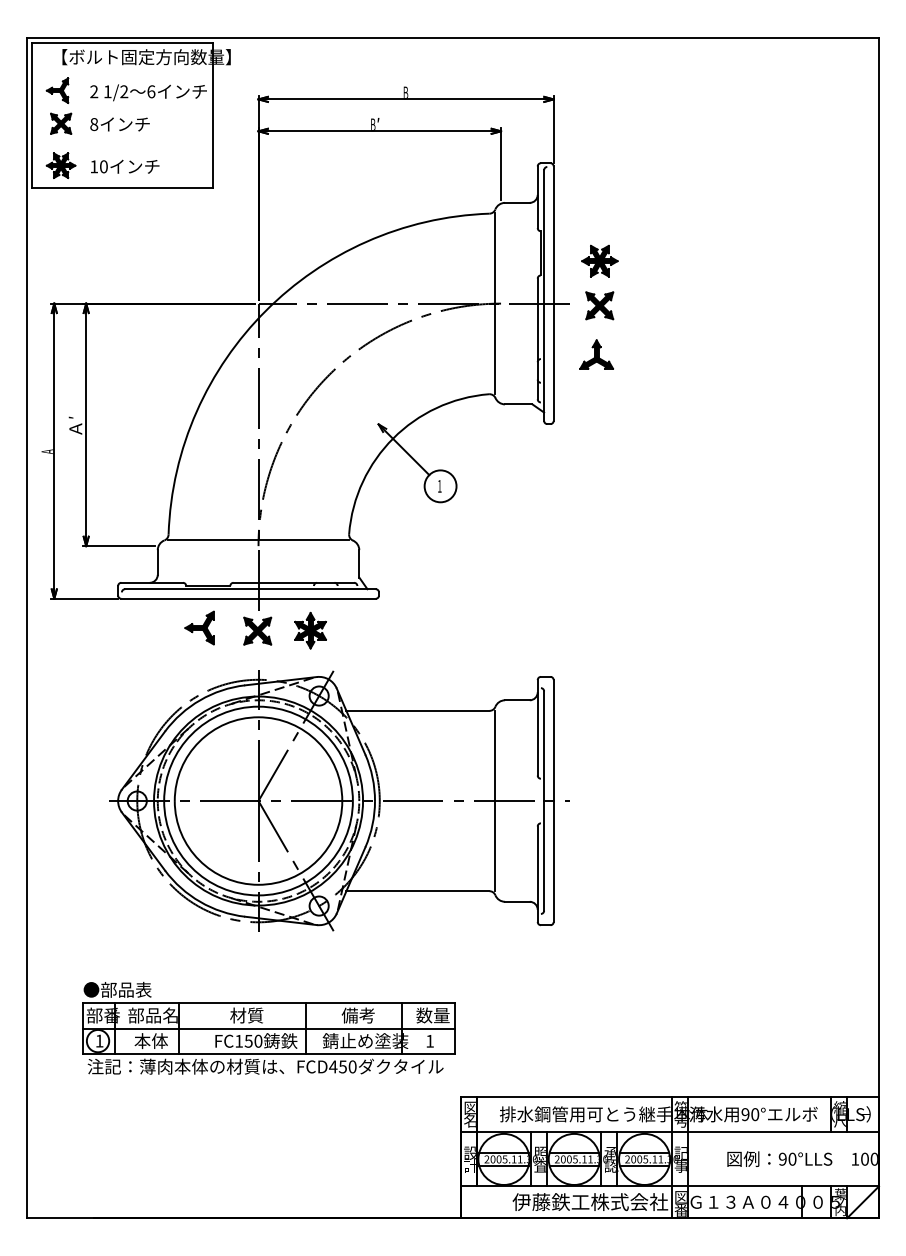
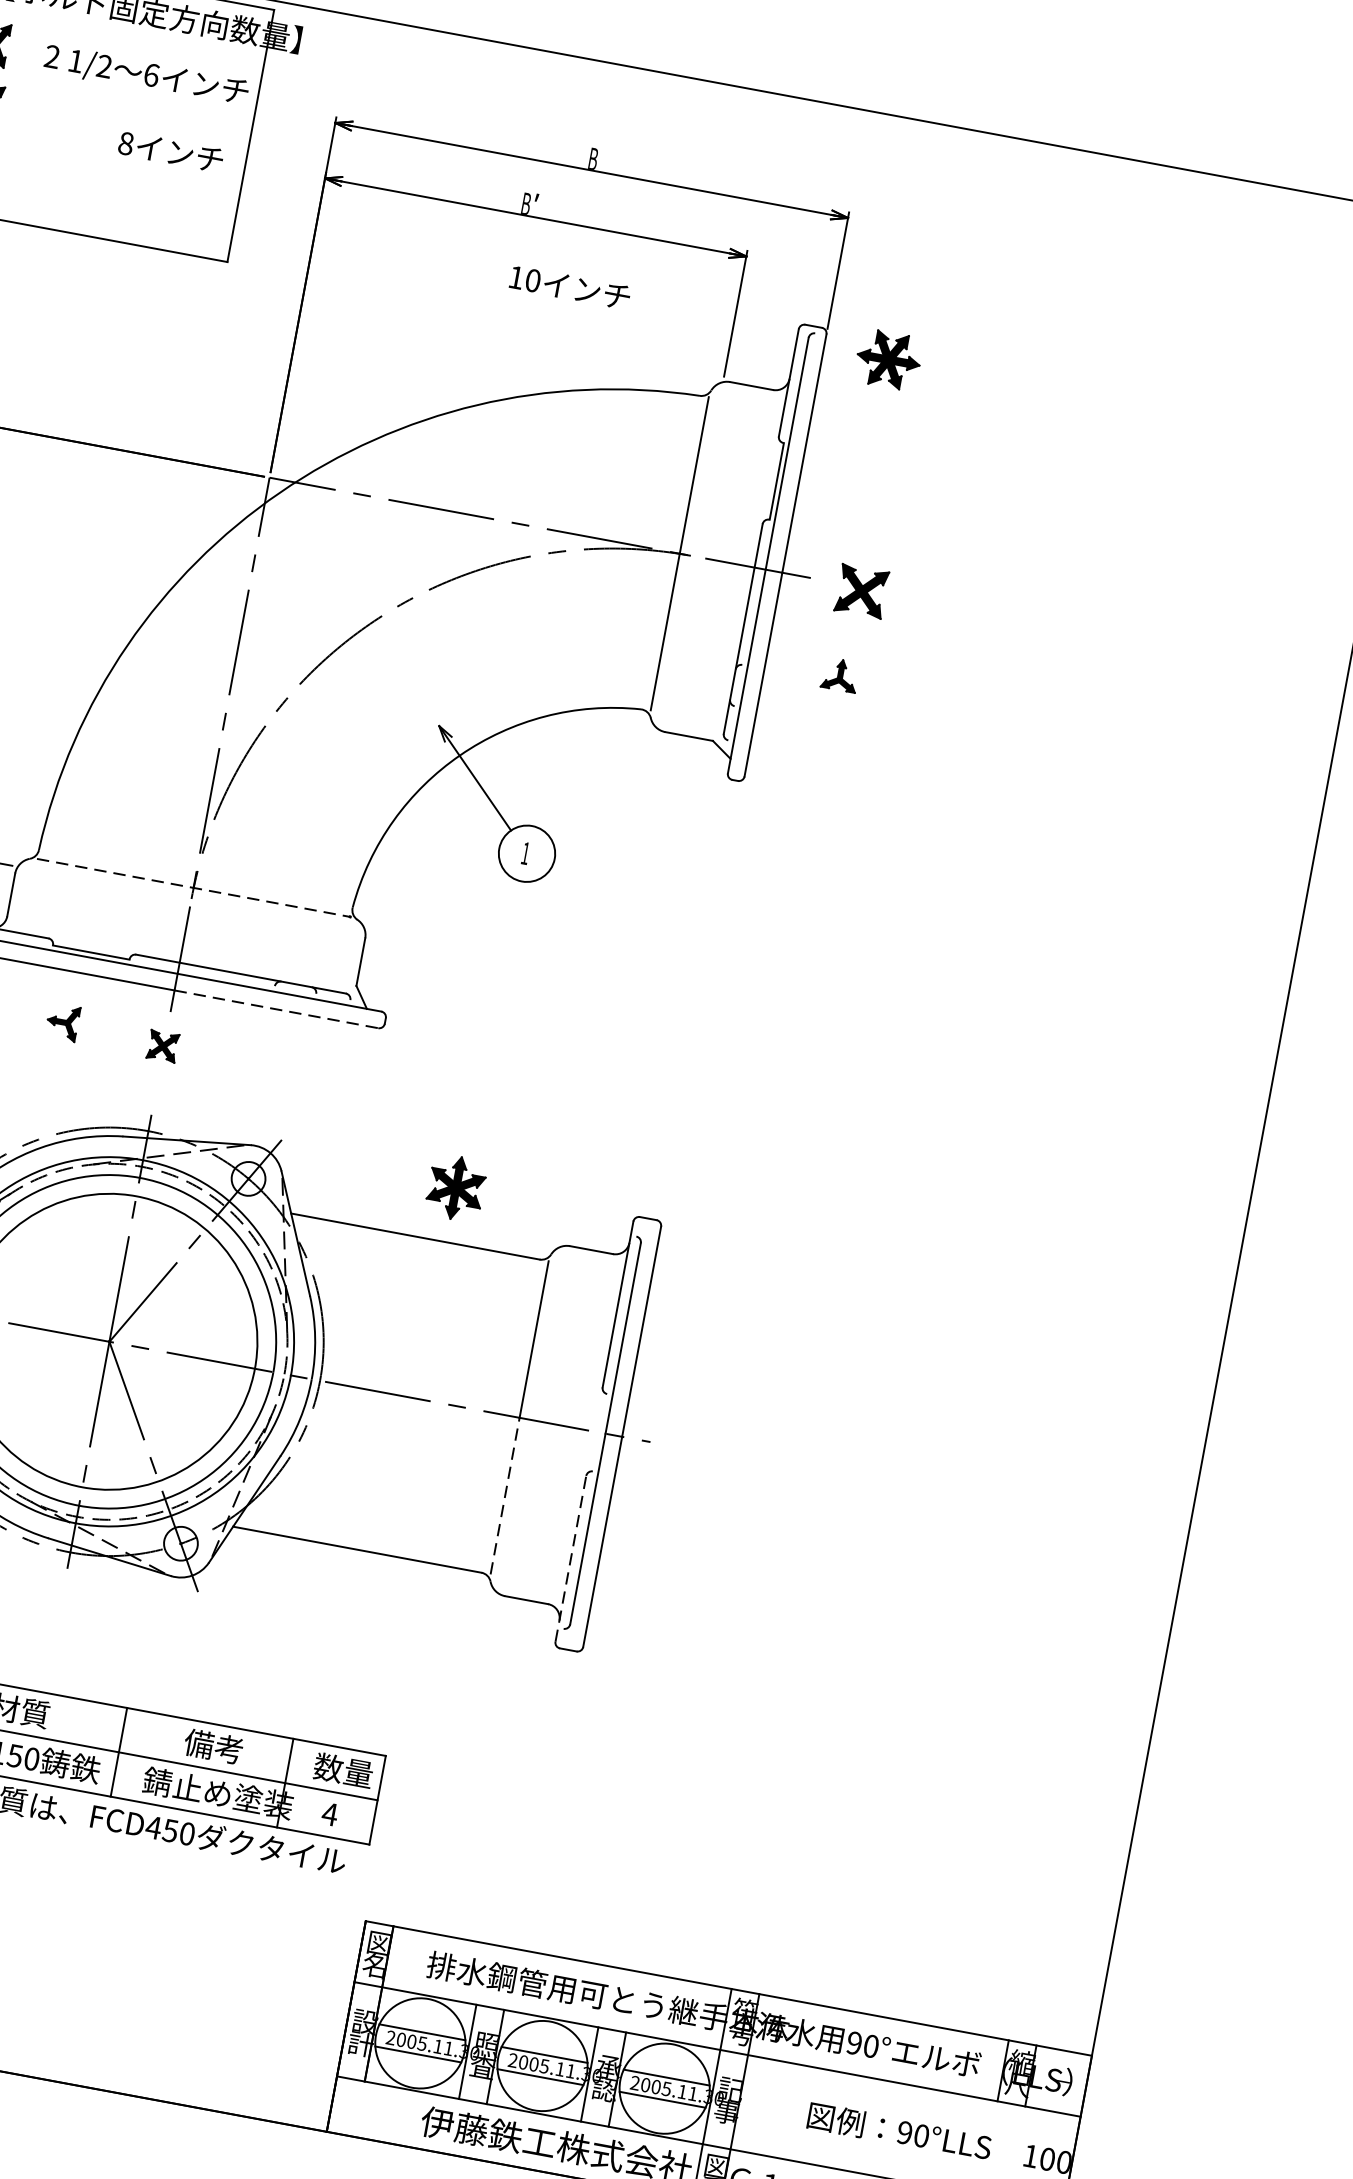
text: (119, 124) -> (170, 151), moved
text: (125, 166) -> (570, 287), moved
part: (599, 260) -> (888, 358), moved
part: (596, 354) -> (840, 674), size x0.6
line: (259, 539) -> (195, 887), solid -> dashed
line: (317, 598) -> (277, 1008), solid -> dashed
part: (199, 627) -> (62, 1021), size x0.6
part: (257, 630) -> (162, 1045), size x0.6
part: (310, 630) -> (455, 1187), moved
line: (494, 845) -> (505, 1494), solid -> dashed
line: (537, 874) -> (570, 1559), solid -> dashed
text: (429, 1041) -> (329, 1814), 1 -> 4

